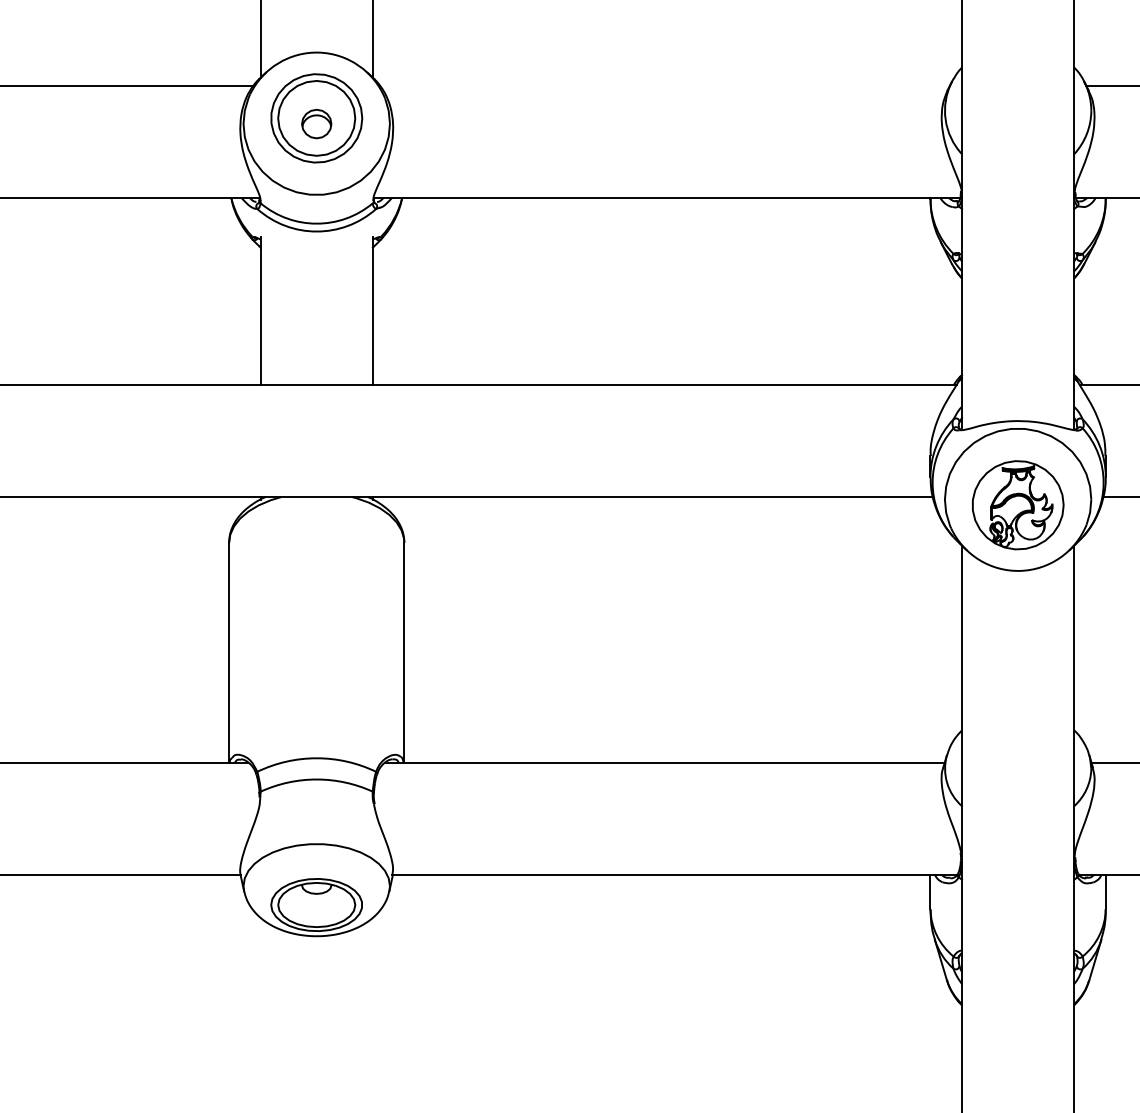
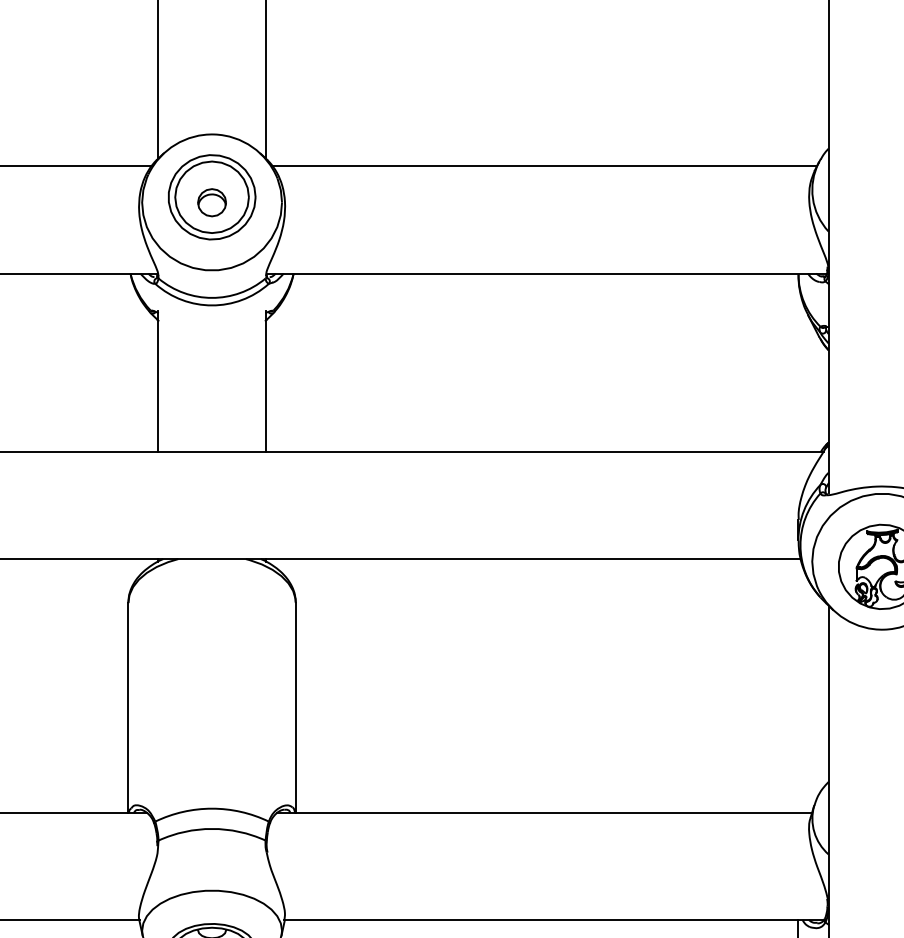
line: (664, 86) -> (544, 166), added

